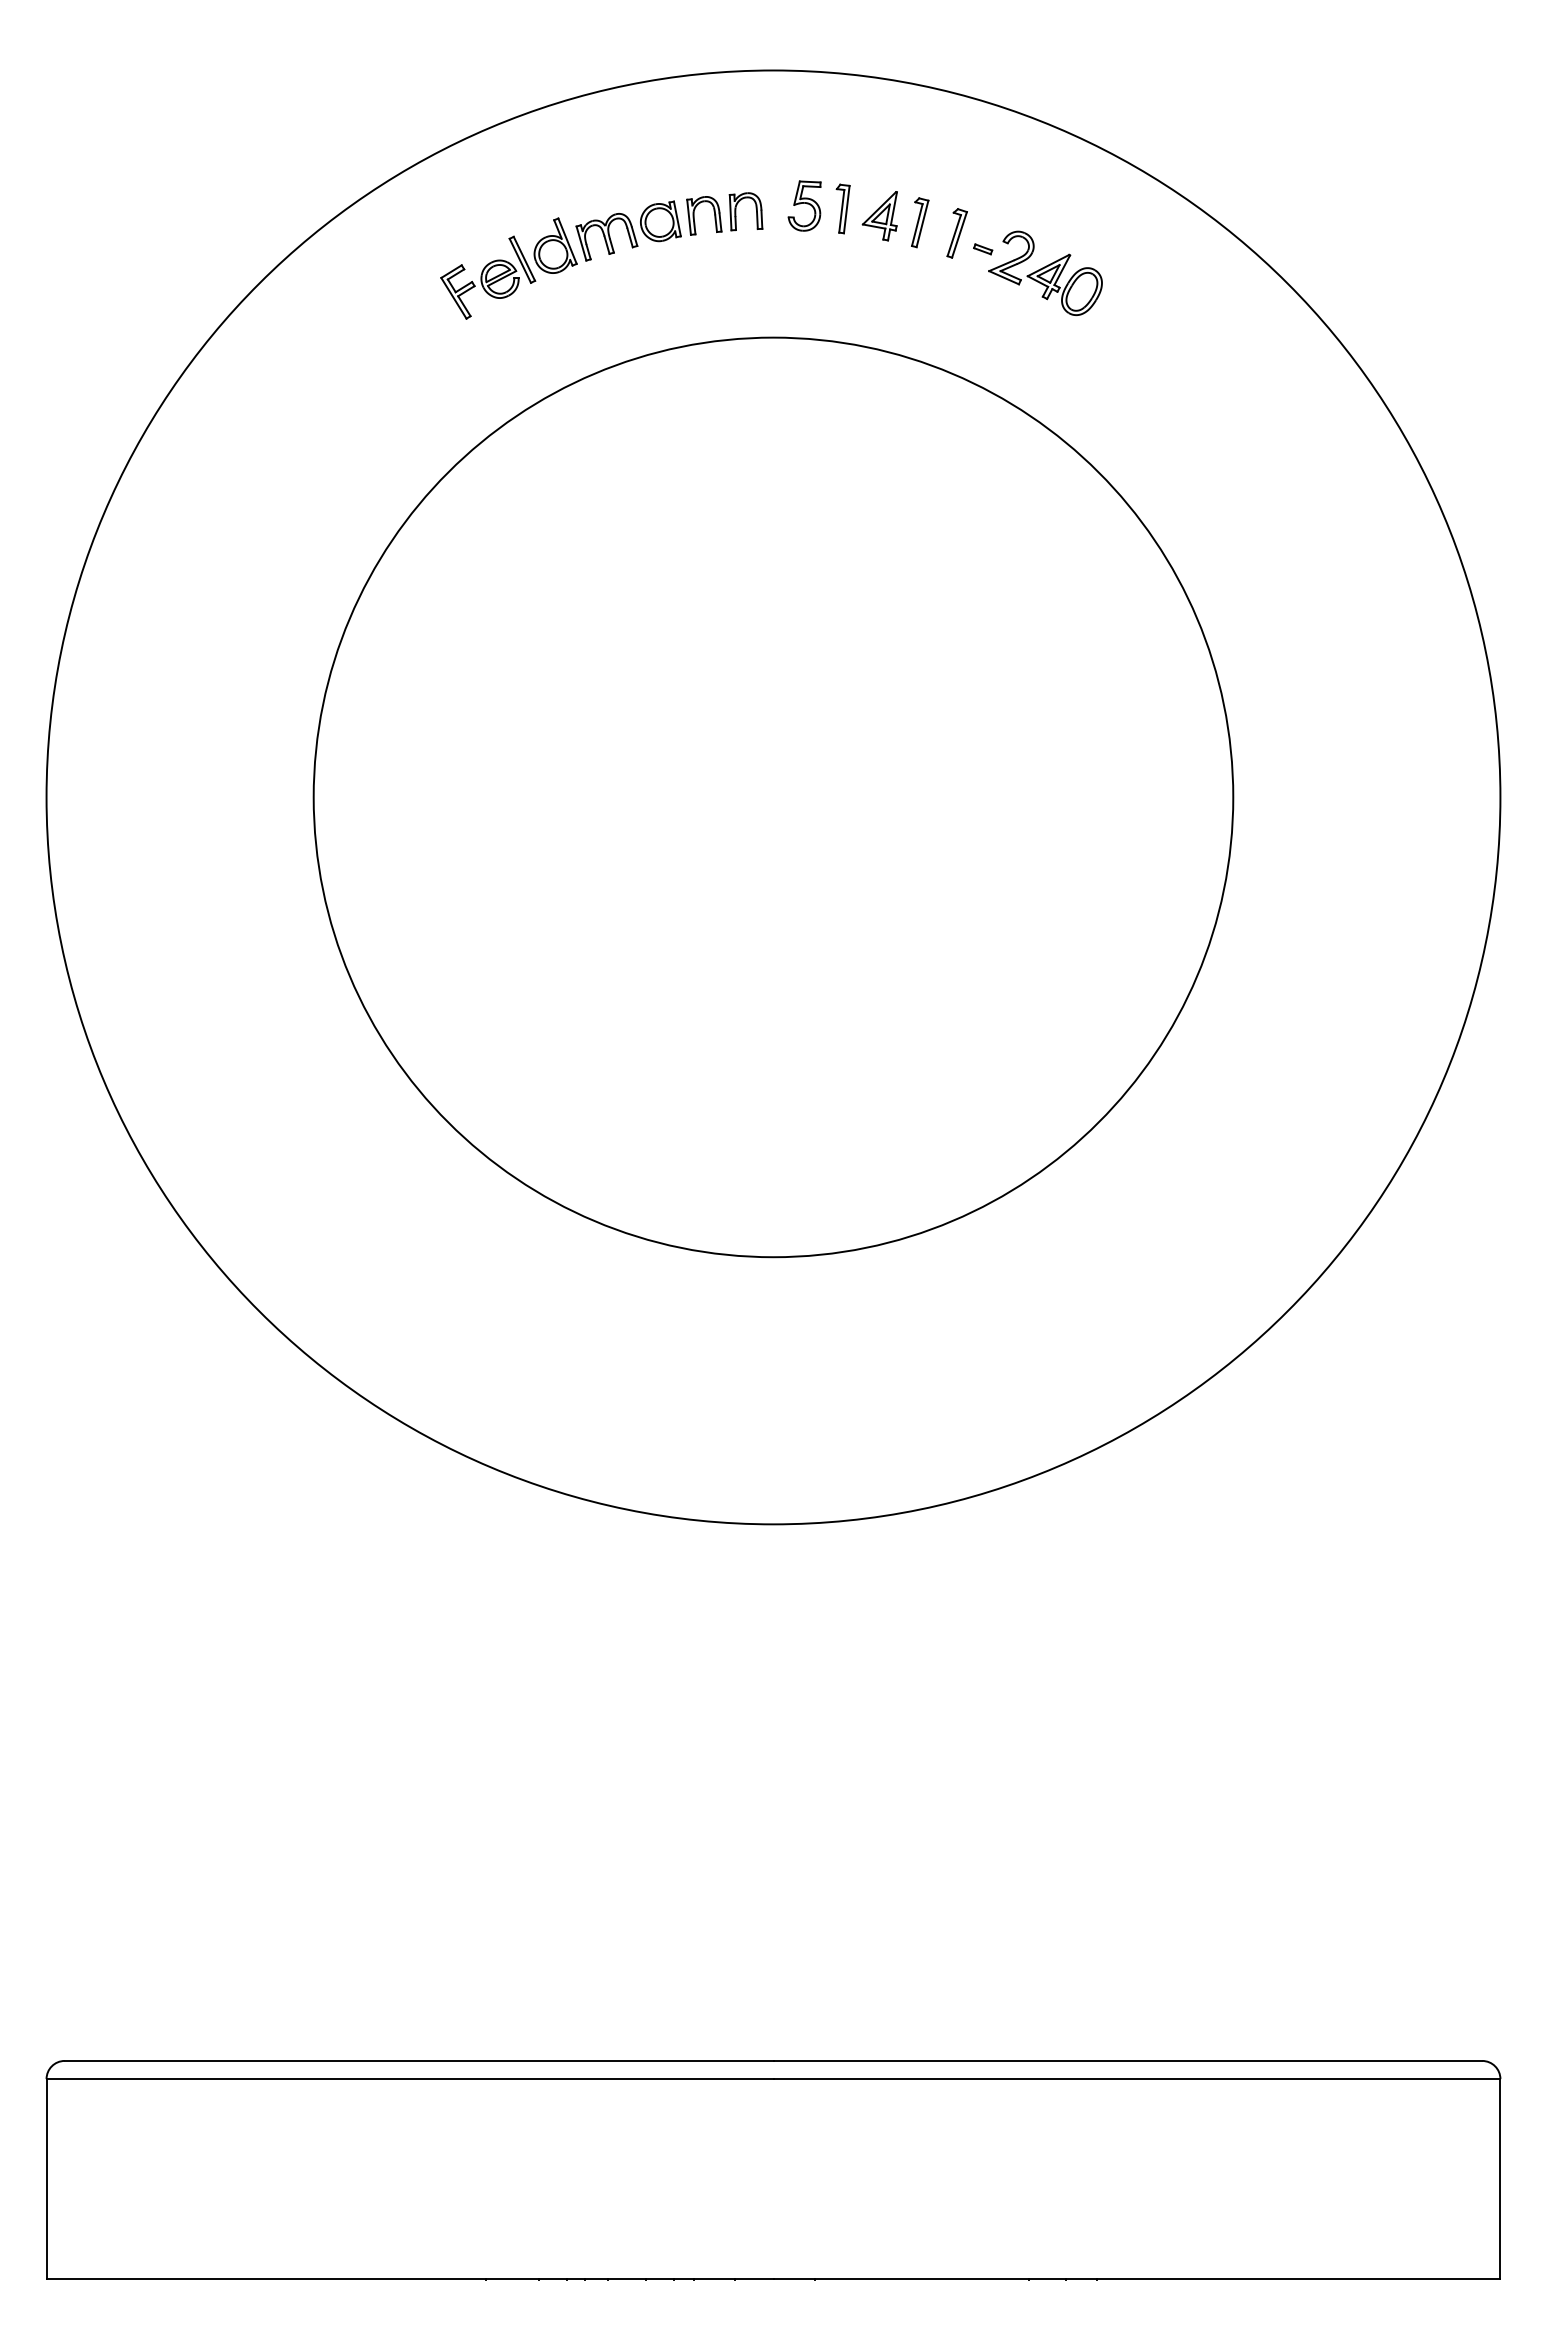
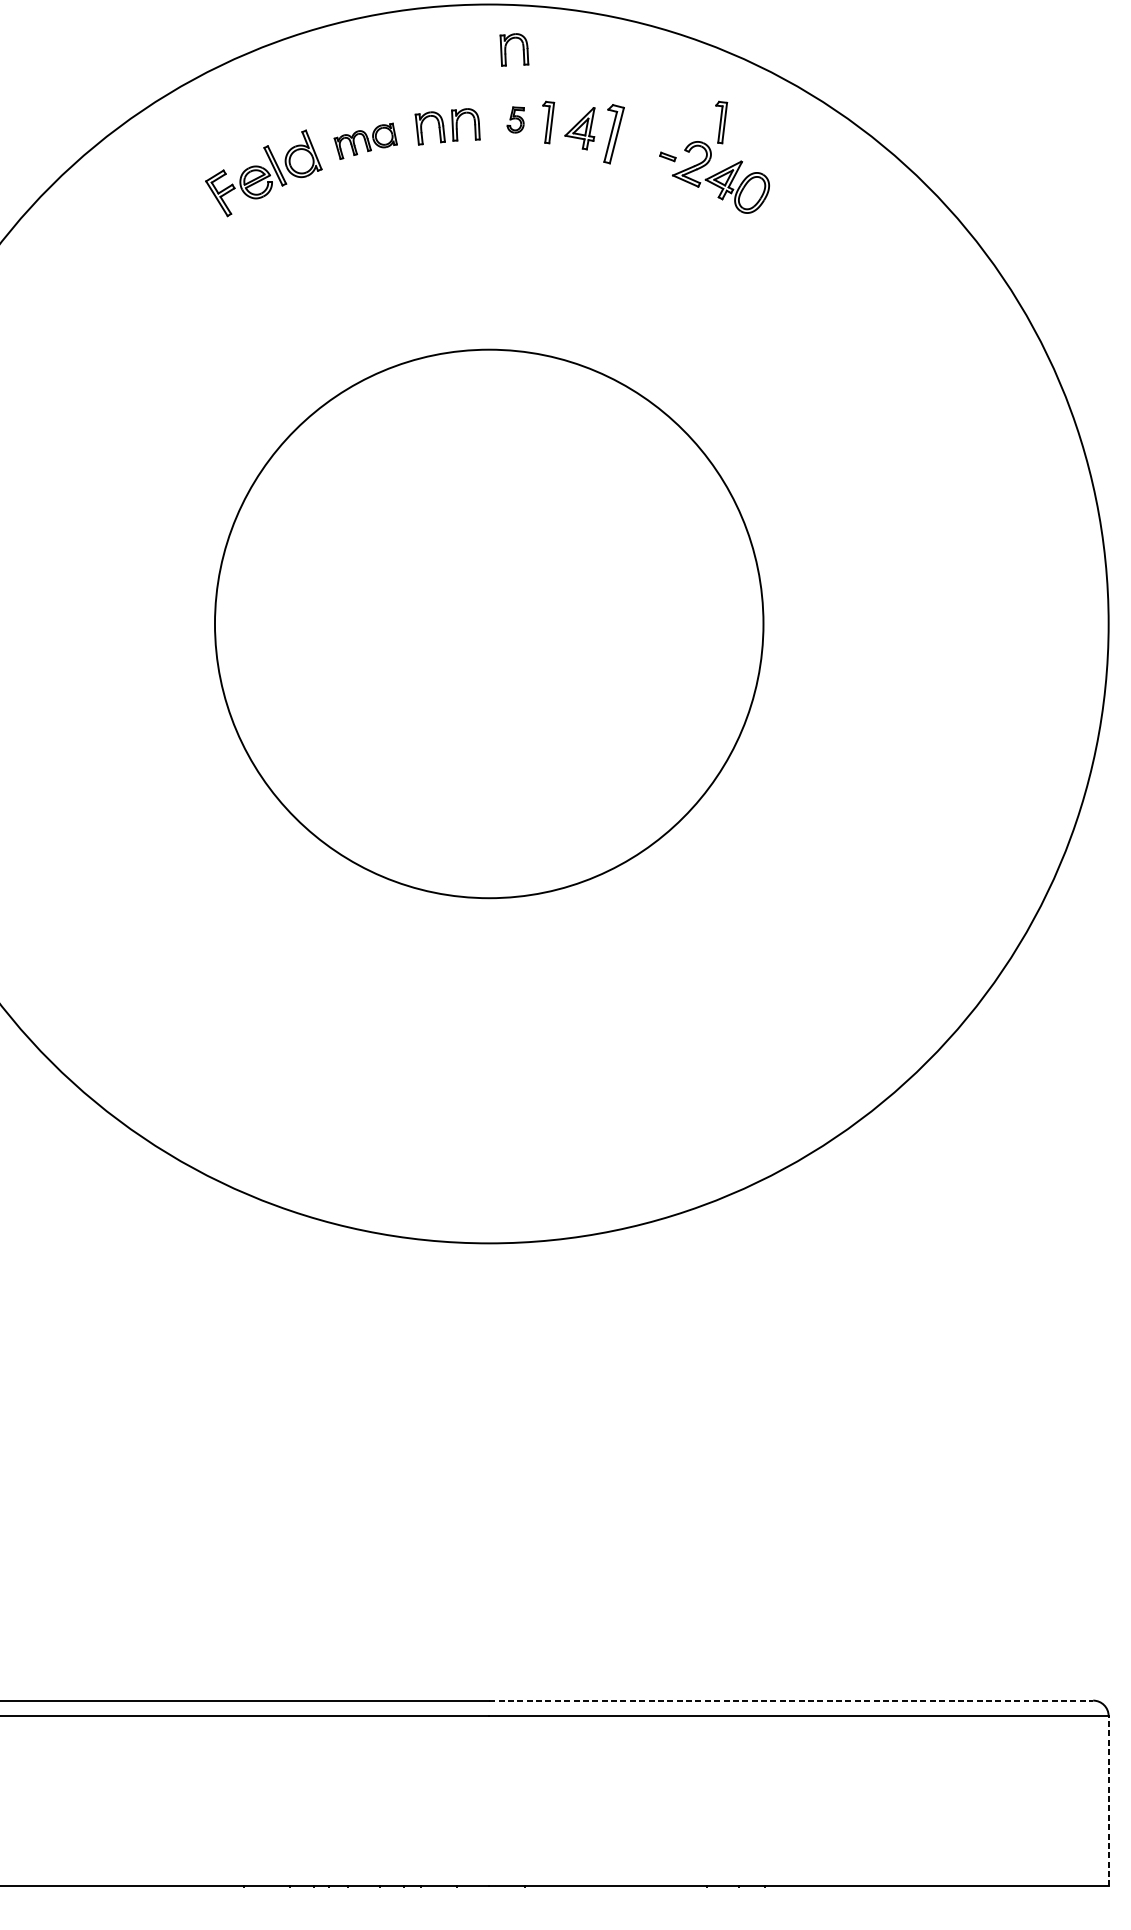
part: (793, 123) -> (506, 49), added
part: (804, 205) -> (515, 119), size x0.6
part: (1045, 208) -> (721, 122), added
part: (920, 222) -> (614, 134), size x1.4
part: (628, 230) -> (365, 140), size x0.7
part: (956, 233) -> (645, 143), removed
circle: (773, 797) -> (489, 624), size x0.7
line: (1128, 2060) -> (791, 1700), solid -> dashed
line: (1500, 2179) -> (1108, 1801), solid -> dashed

